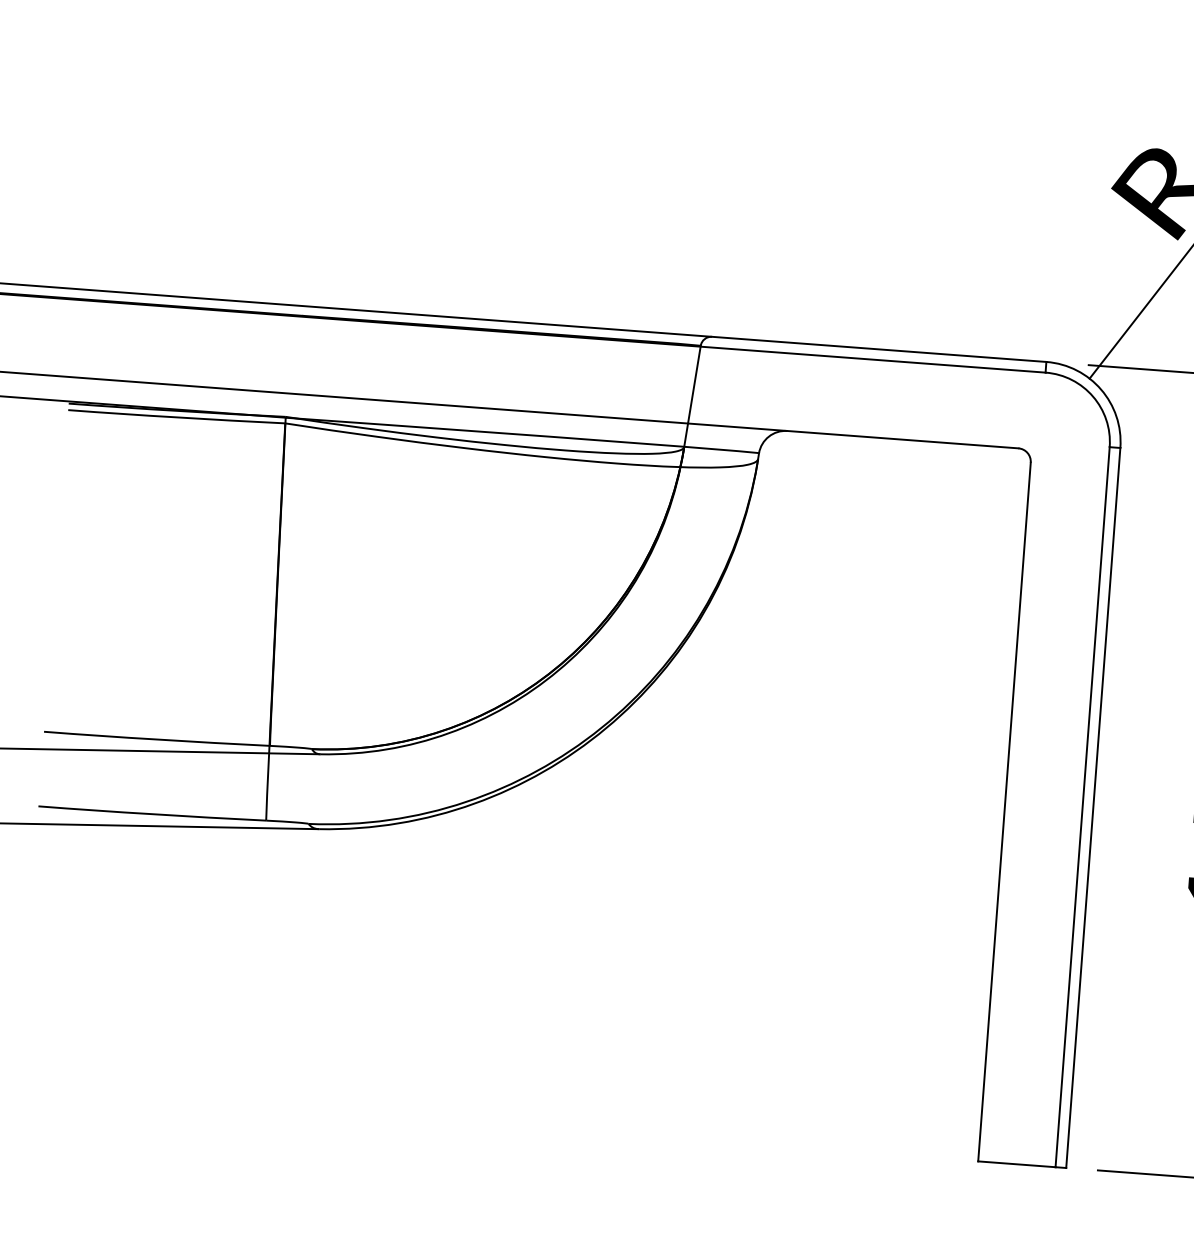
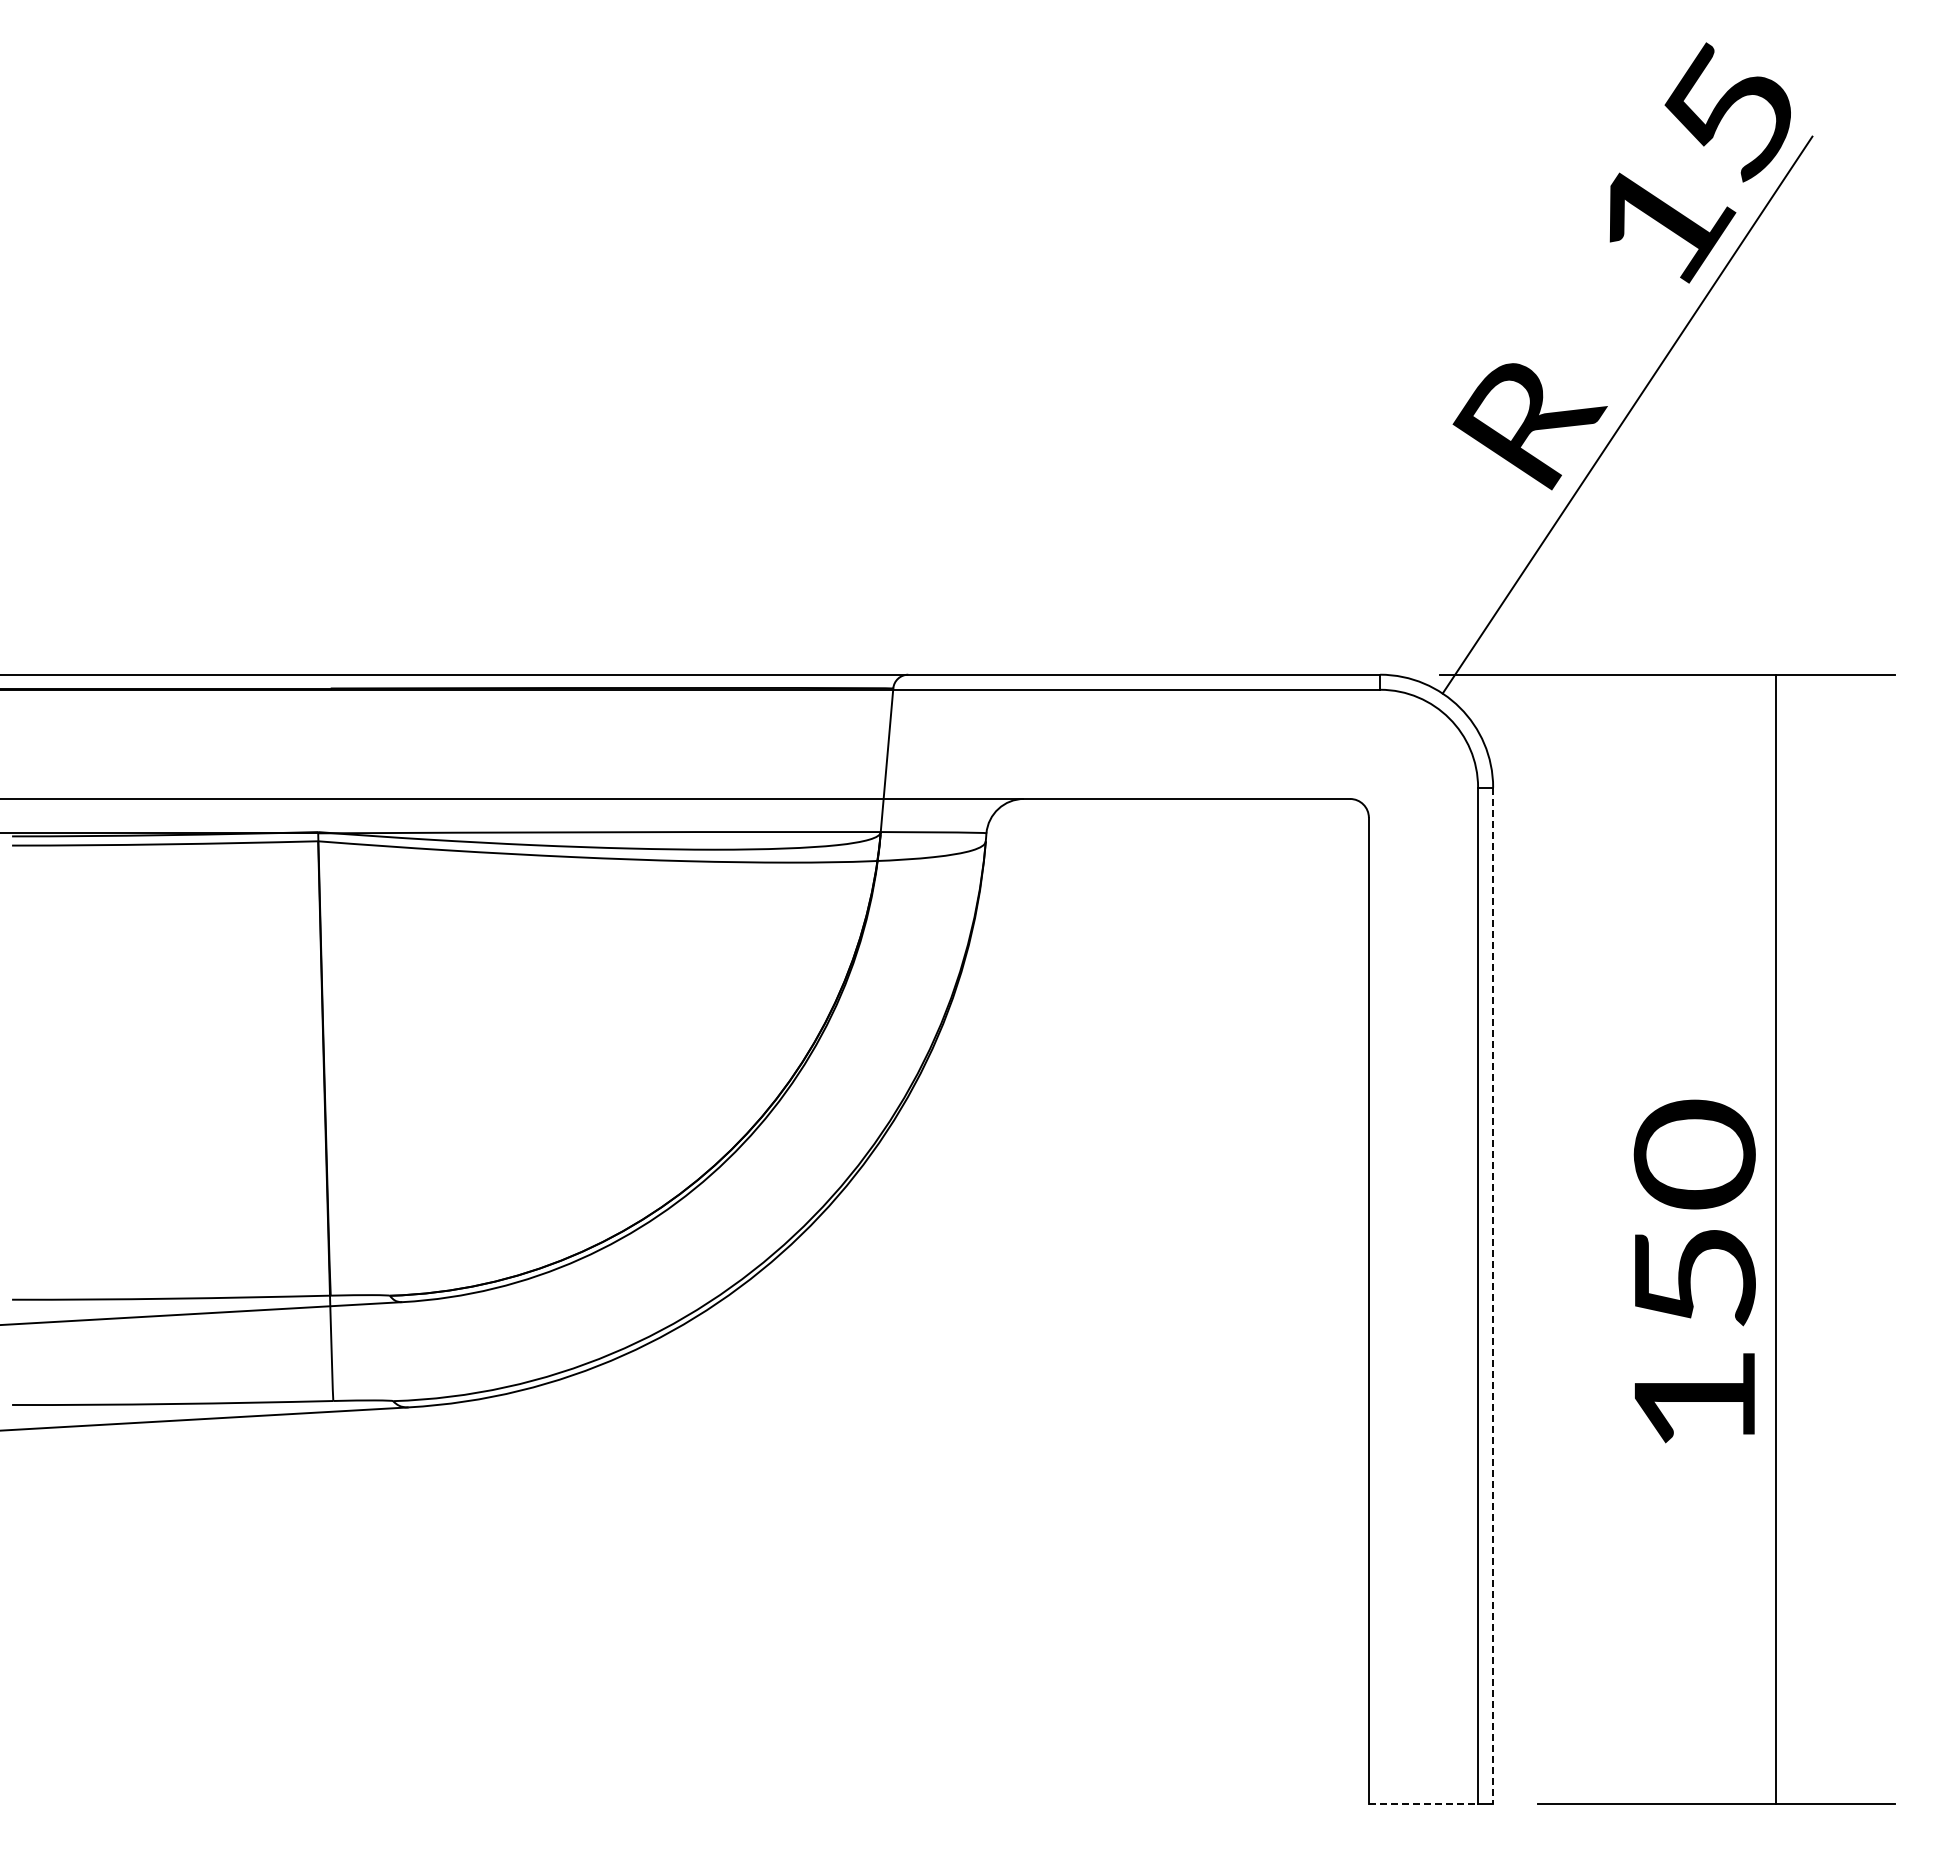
line: (1093, 808) -> (1493, 1296), solid -> dashed
line: (1016, 1164) -> (1423, 1804), solid -> dashed

